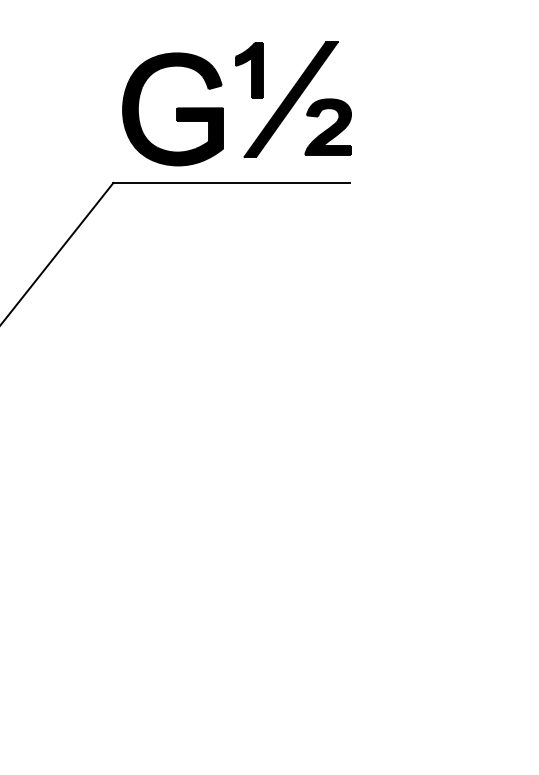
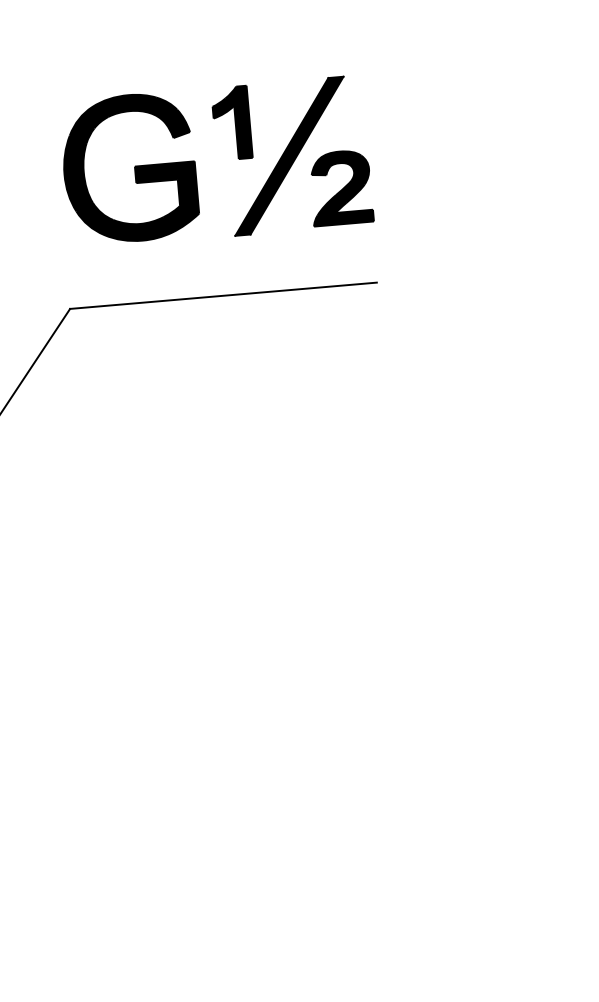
part: (293, 99) -> (292, 155), moved
part: (172, 109) -> (128, 168), moved

